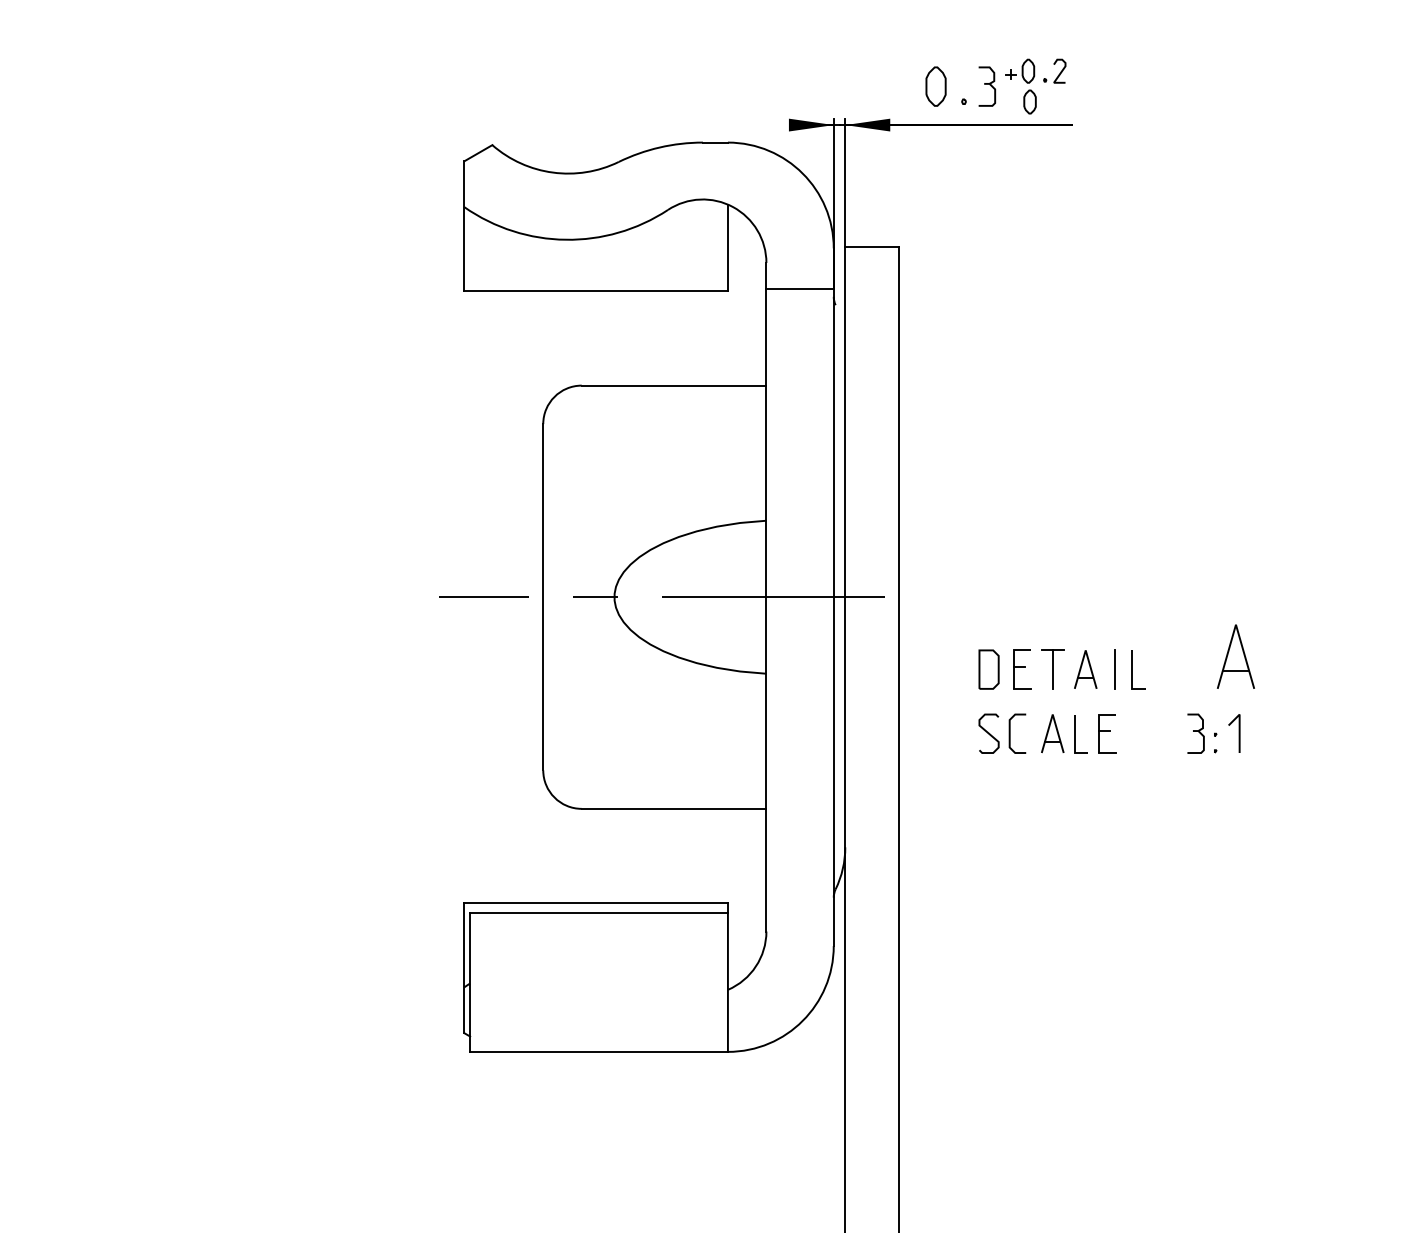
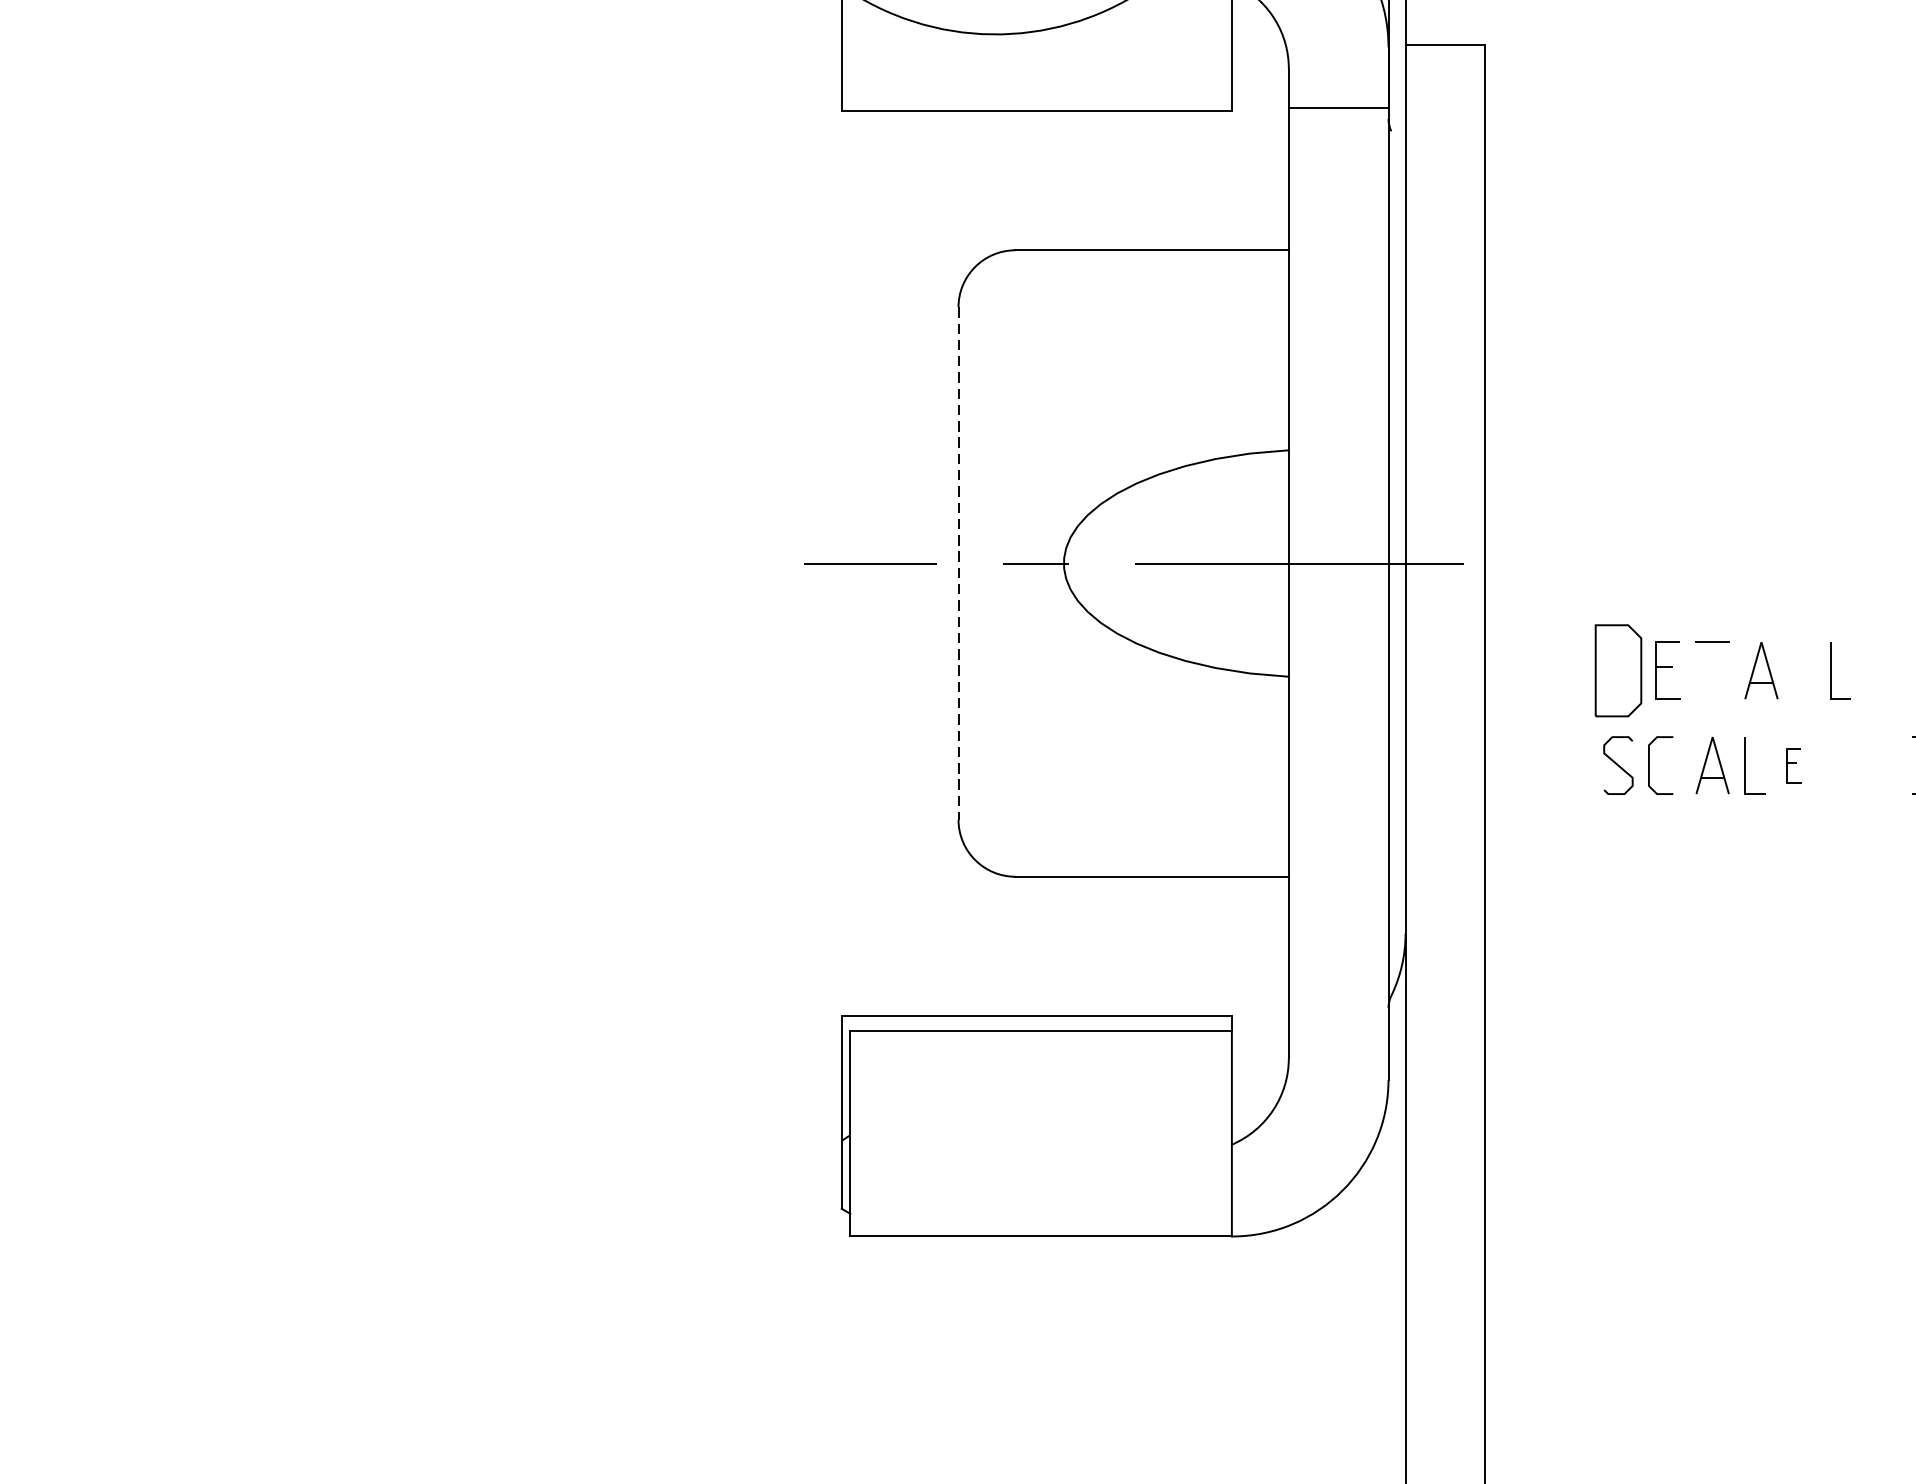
line: (543, 597) -> (958, 563), solid -> dashed
part: (988, 669) -> (1617, 670), size x1.6
line: (1052, 669) -> (1712, 670), removed
line: (1115, 669) -> (1805, 670), removed
part: (1107, 733) -> (1793, 765), size x0.6

